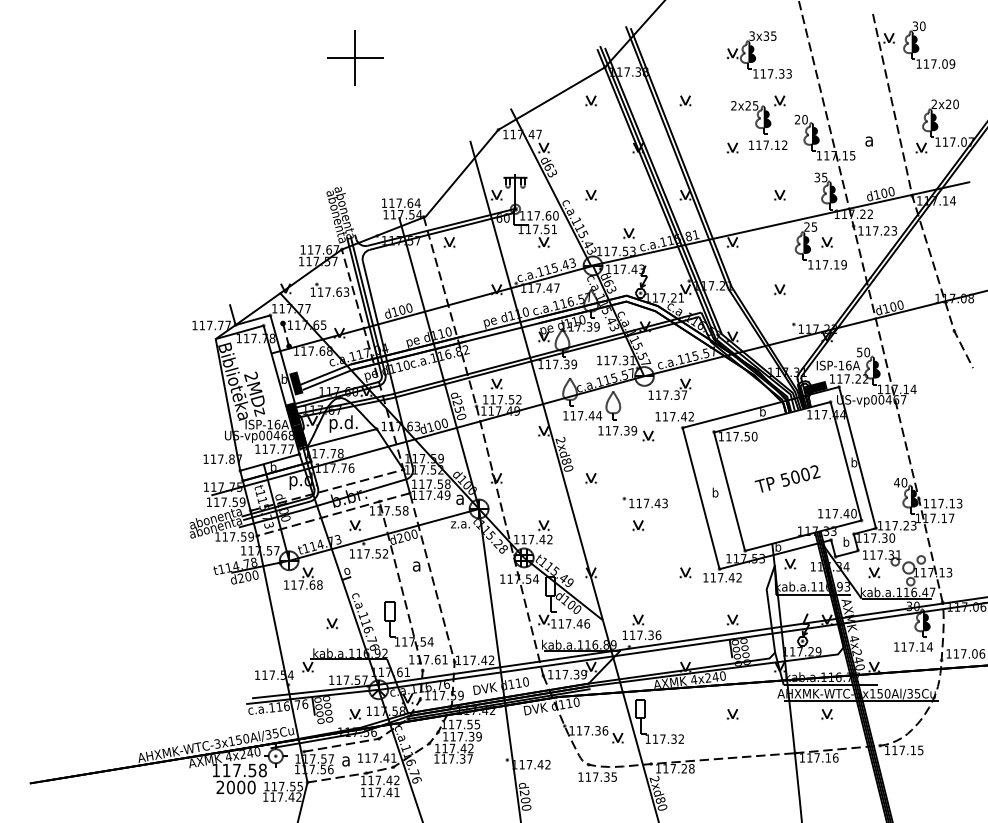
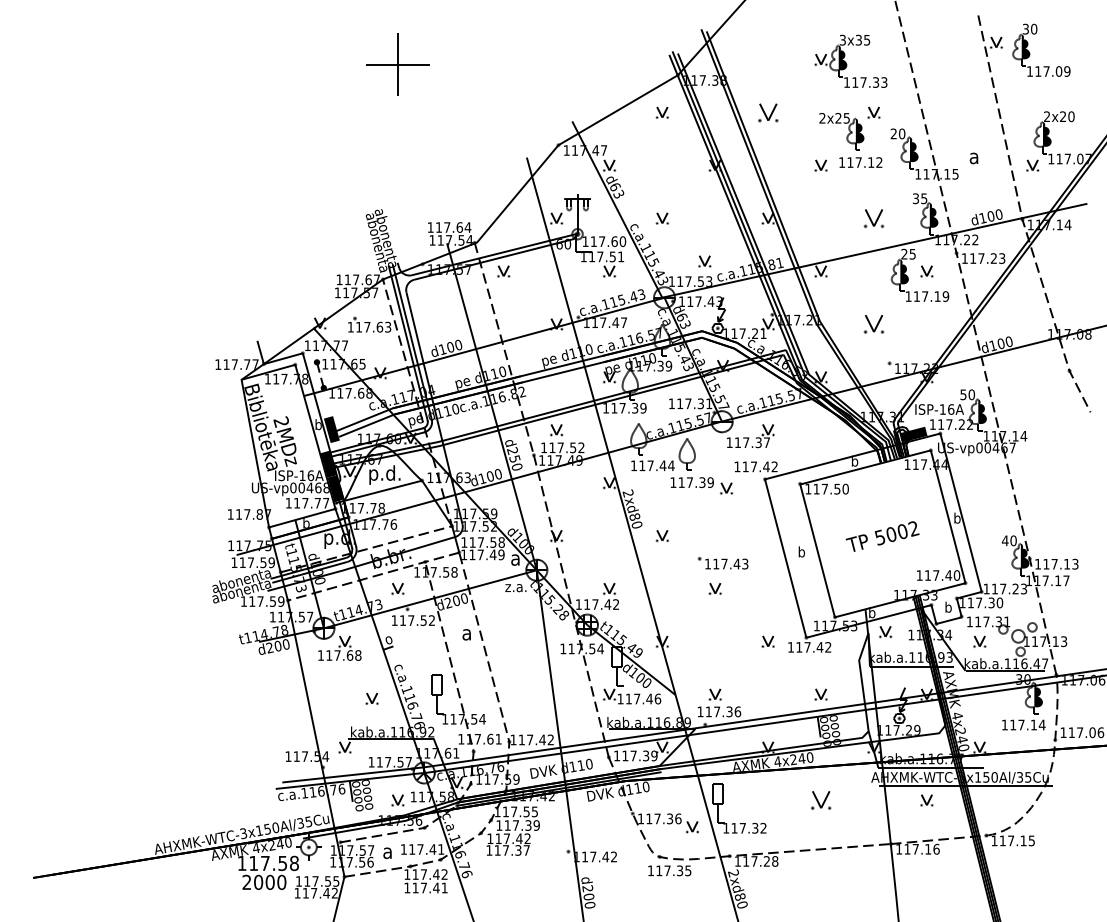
part: (684, 100) -> (767, 112), size x1.6
part: (779, 195) -> (873, 218), size x1.6
part: (779, 289) -> (873, 324), size x1.6
part: (732, 714) -> (820, 800), size x1.6

